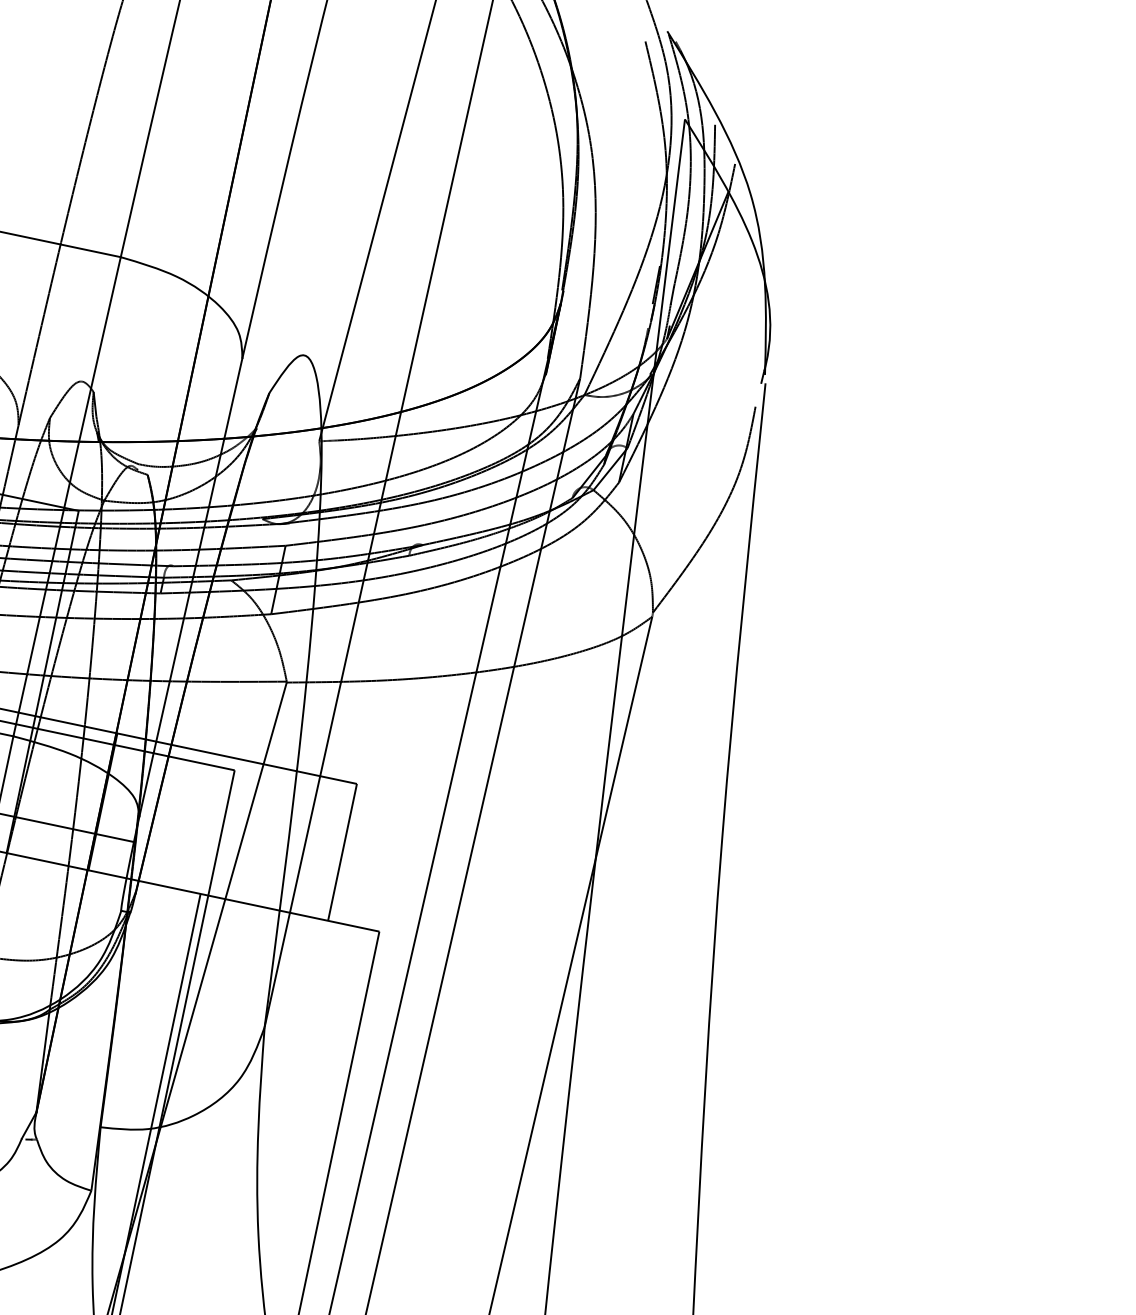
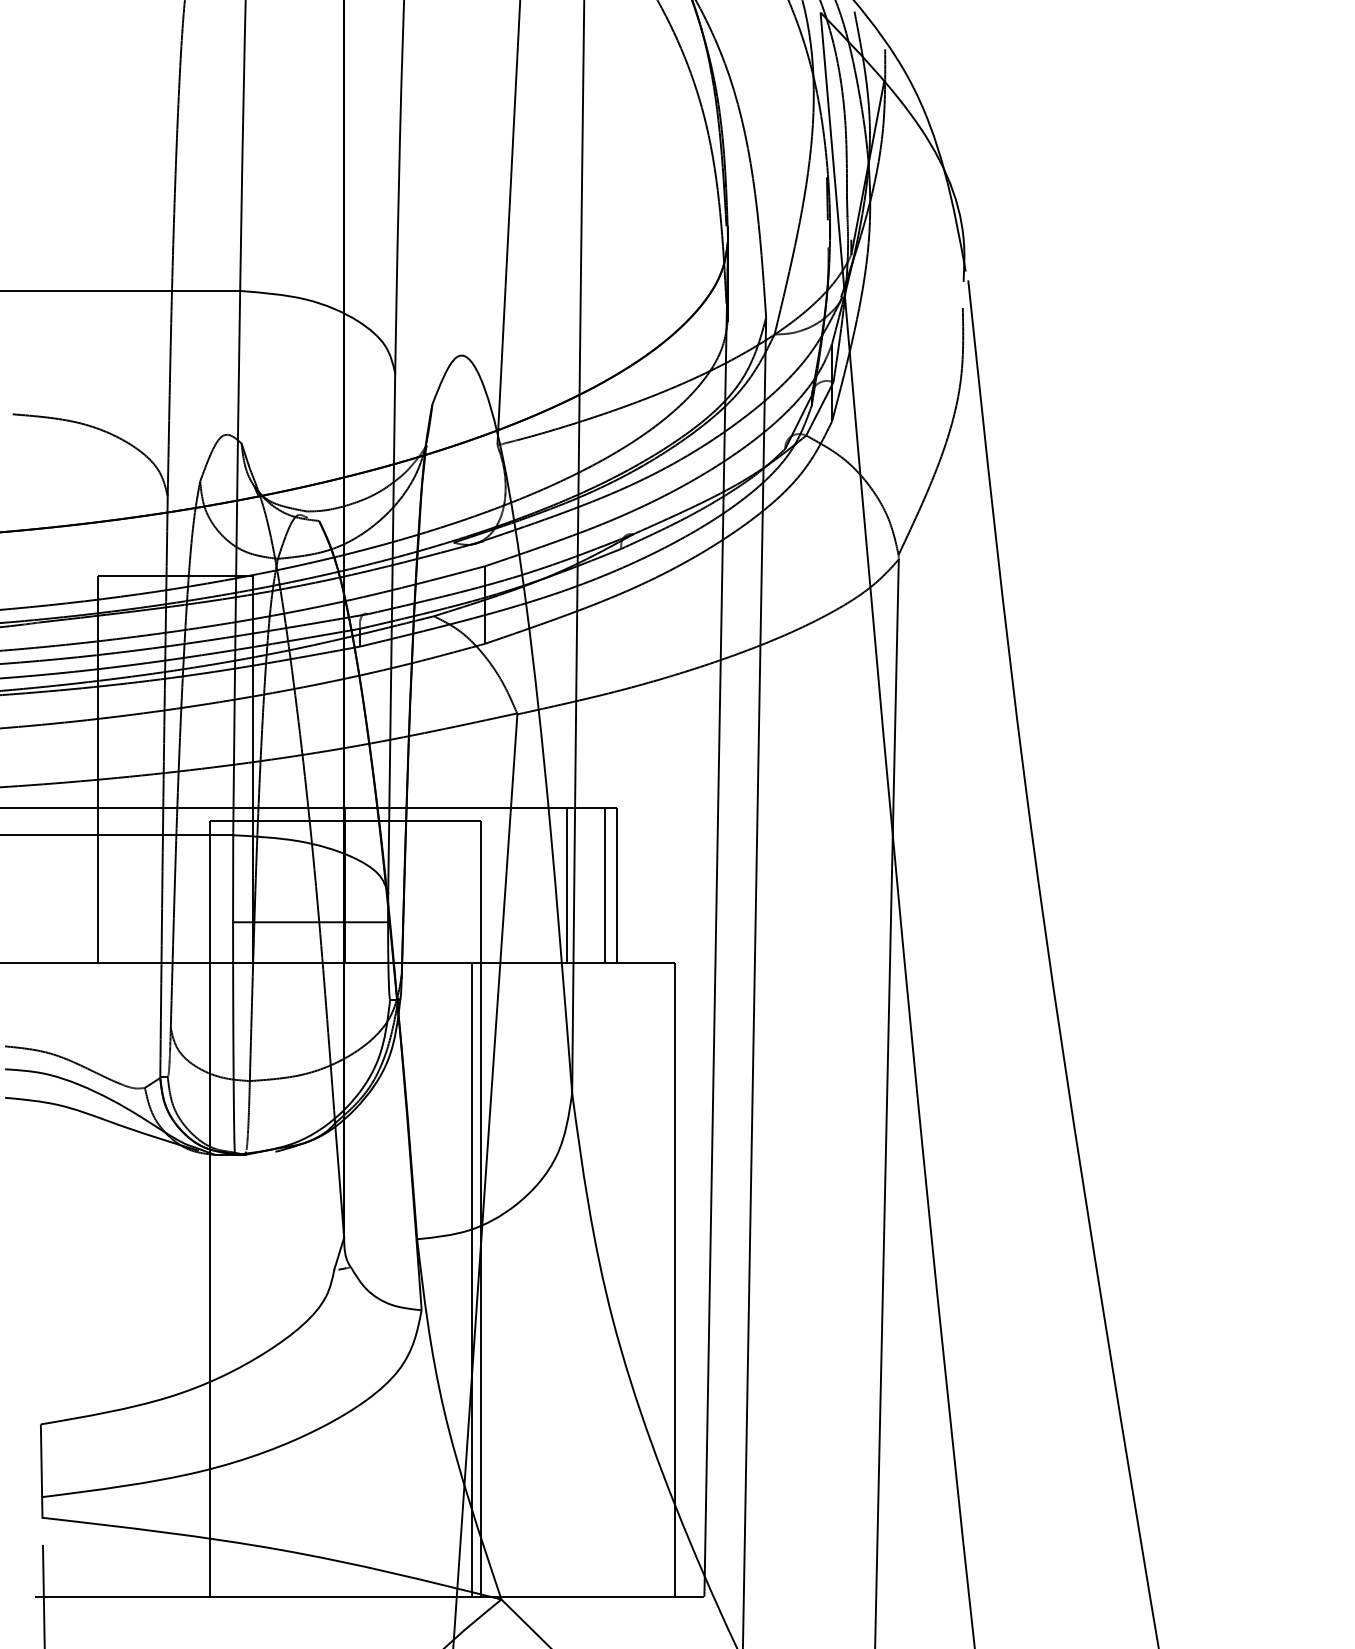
line: (299, 842) -> (567, 885), added
line: (332, 849) -> (605, 885), added

